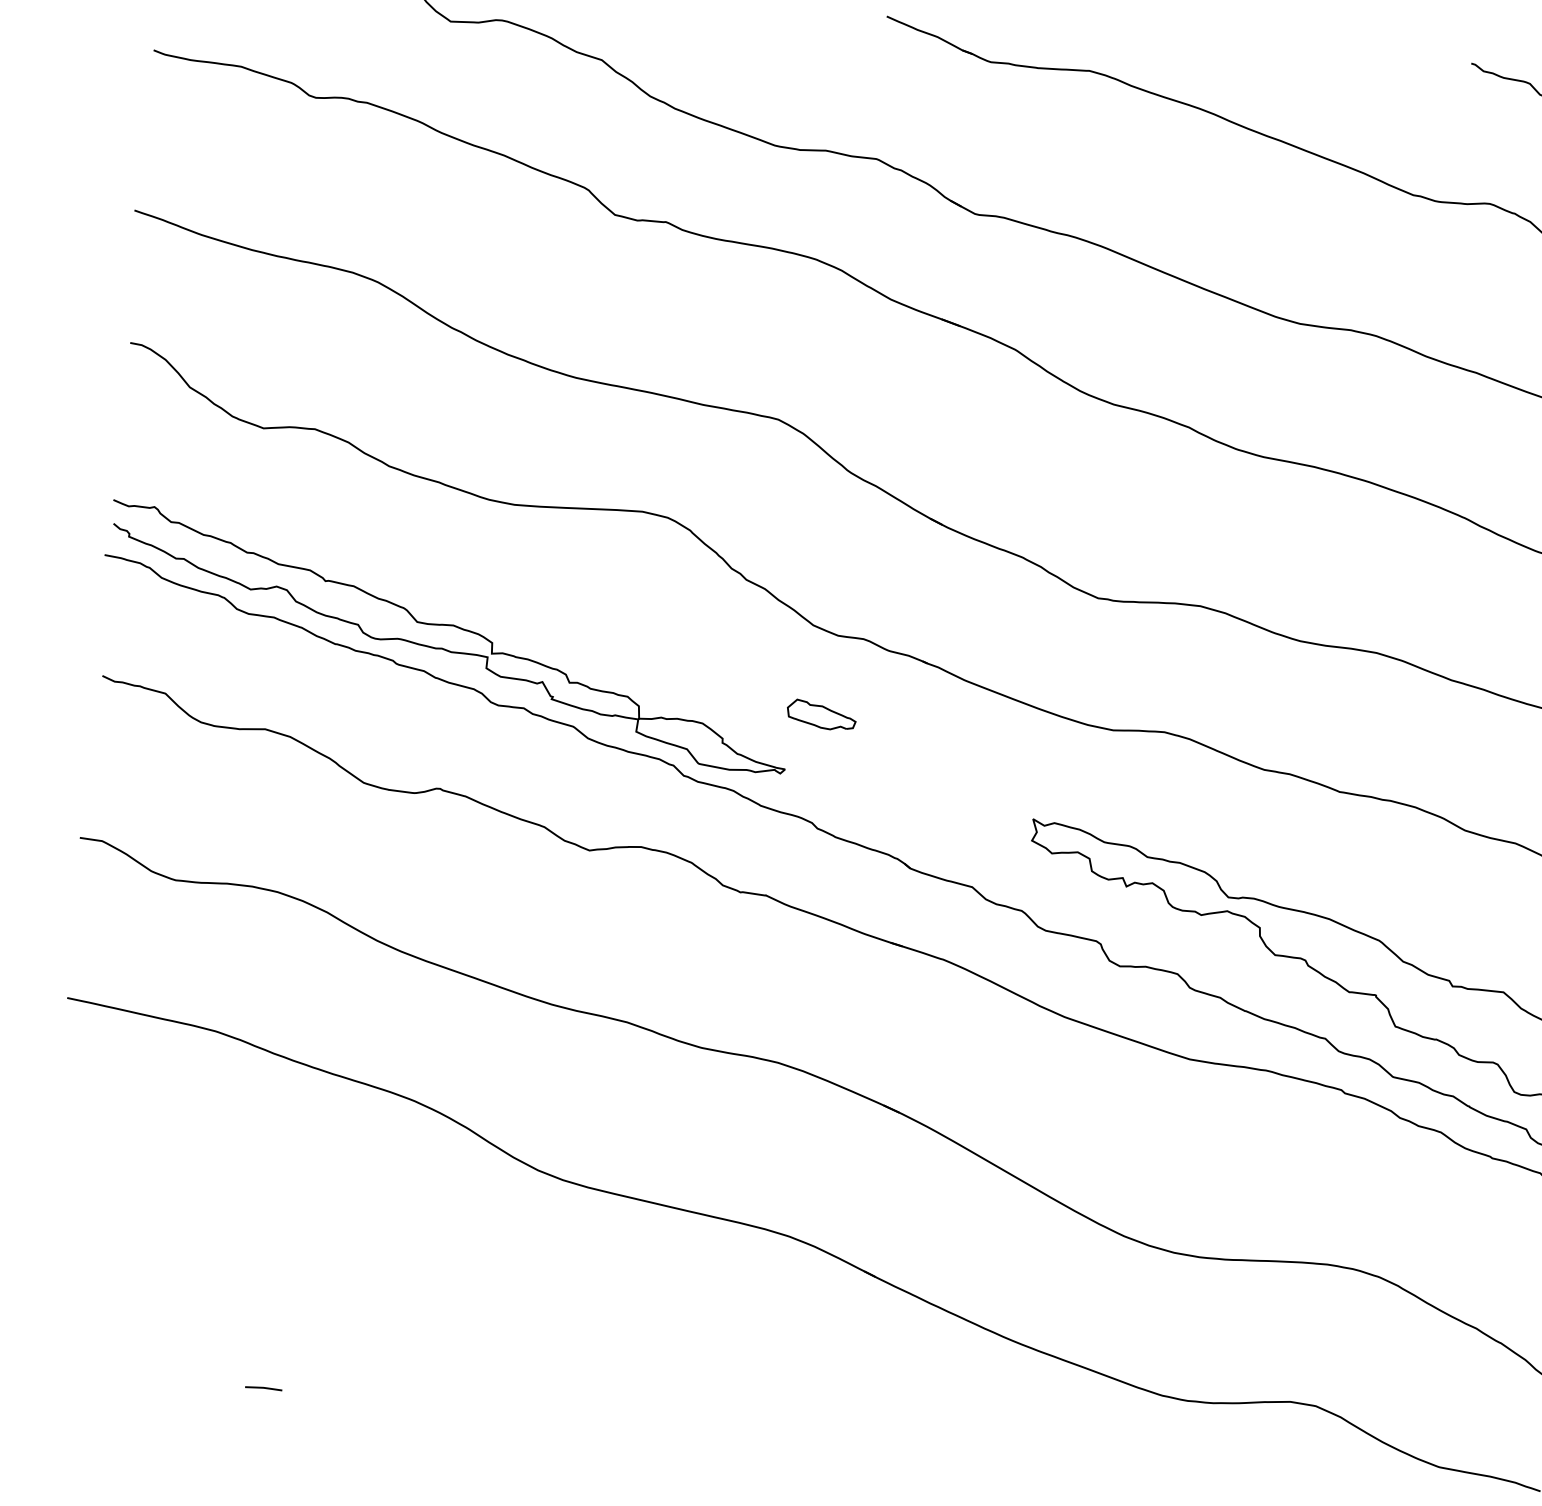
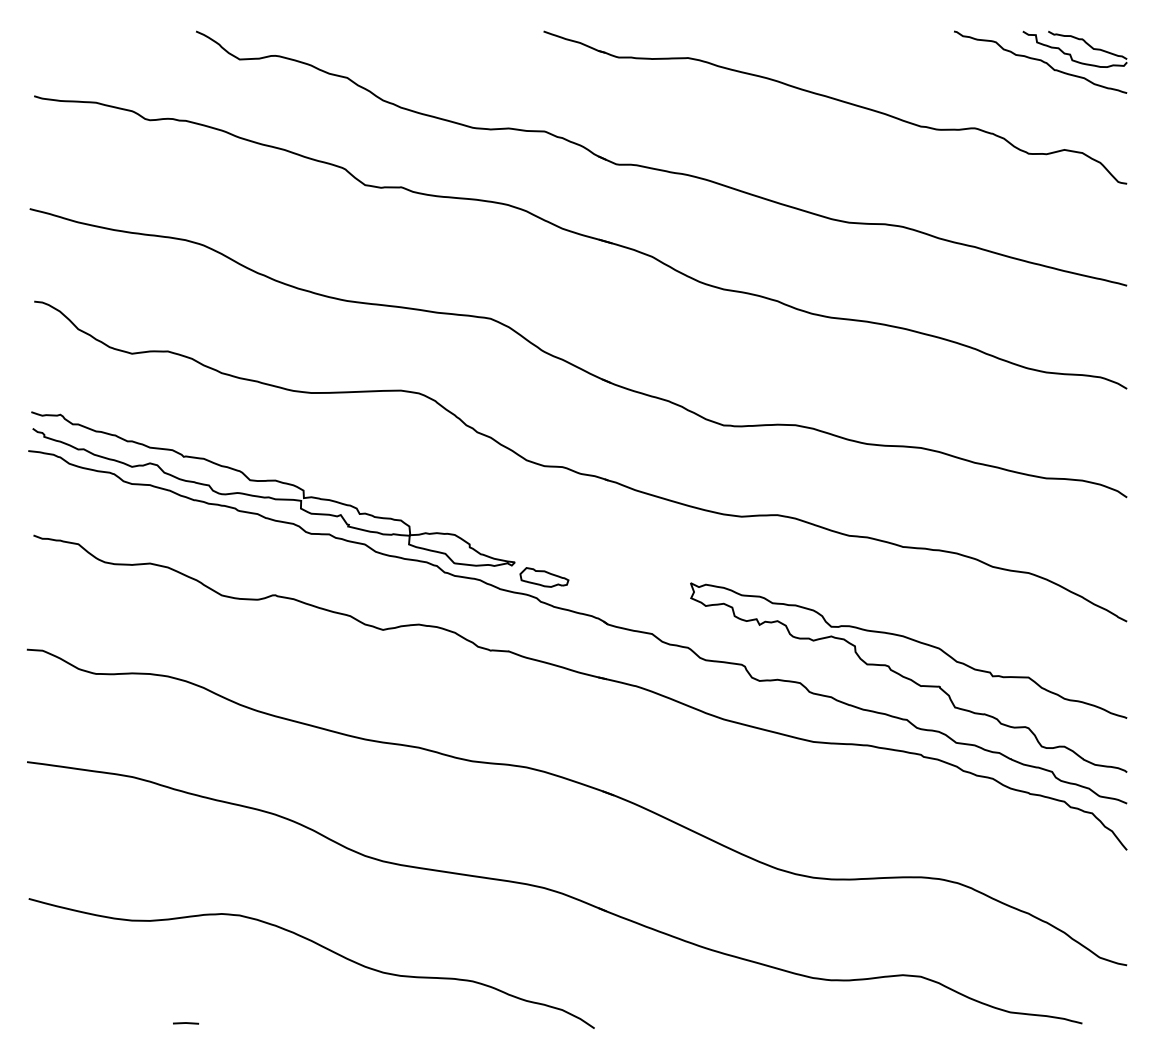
part: (821, 715) -> (544, 577), moved
curve: (464, 1294) -> (320, 946), added

